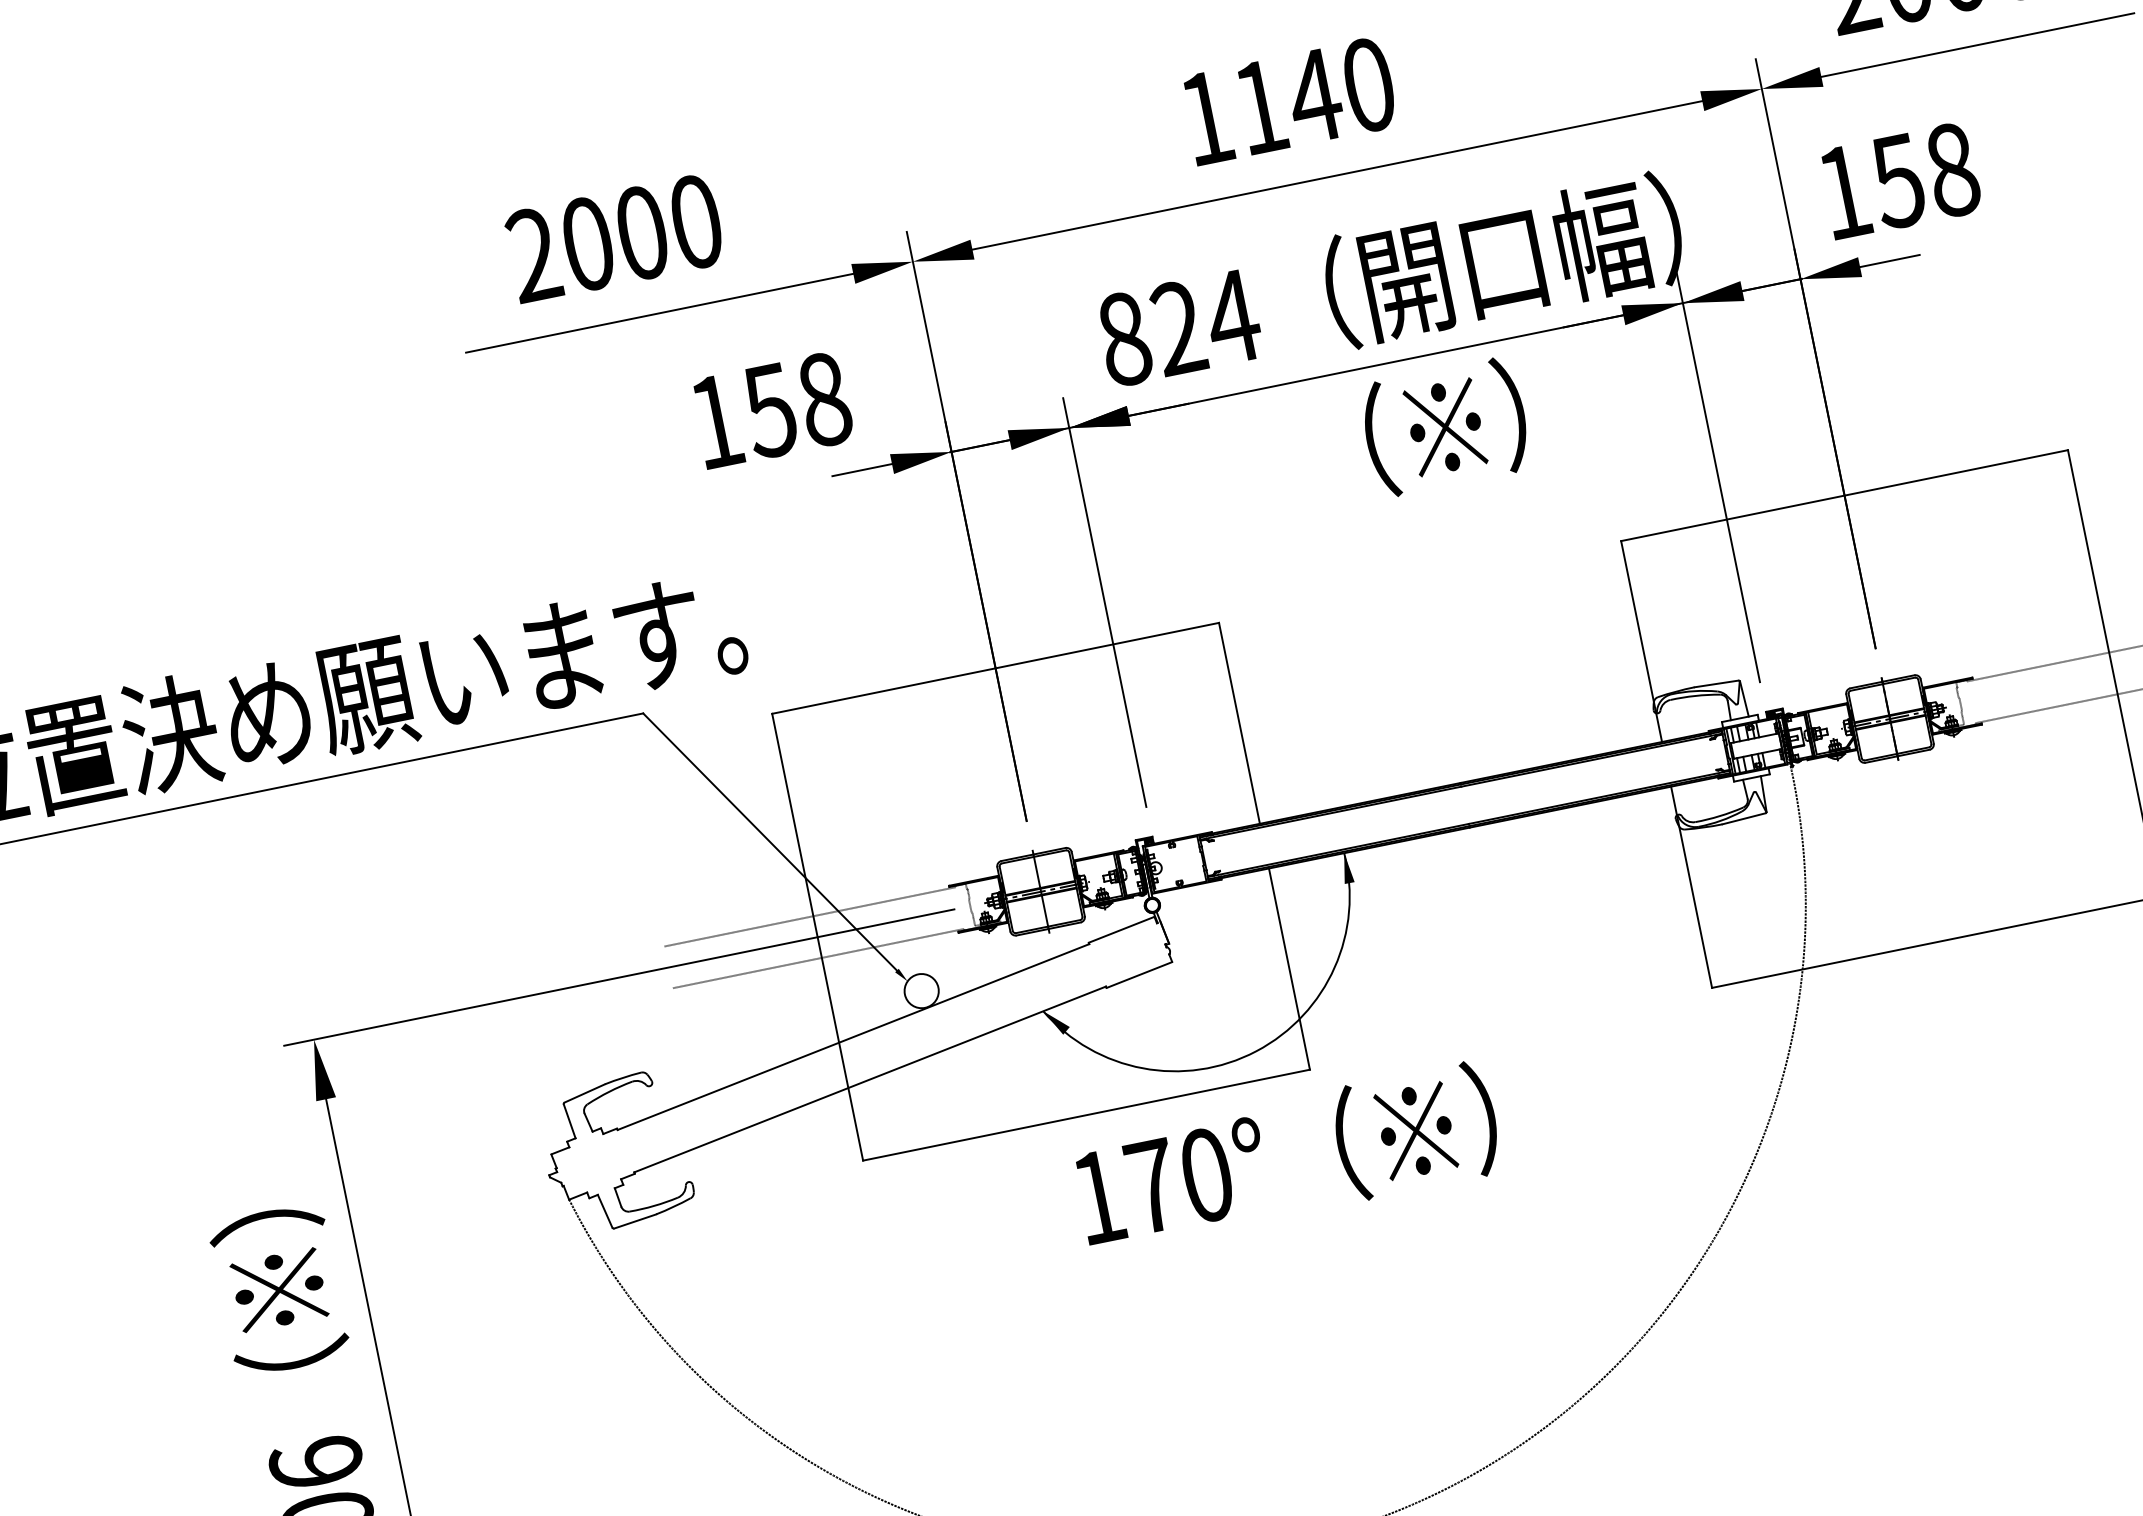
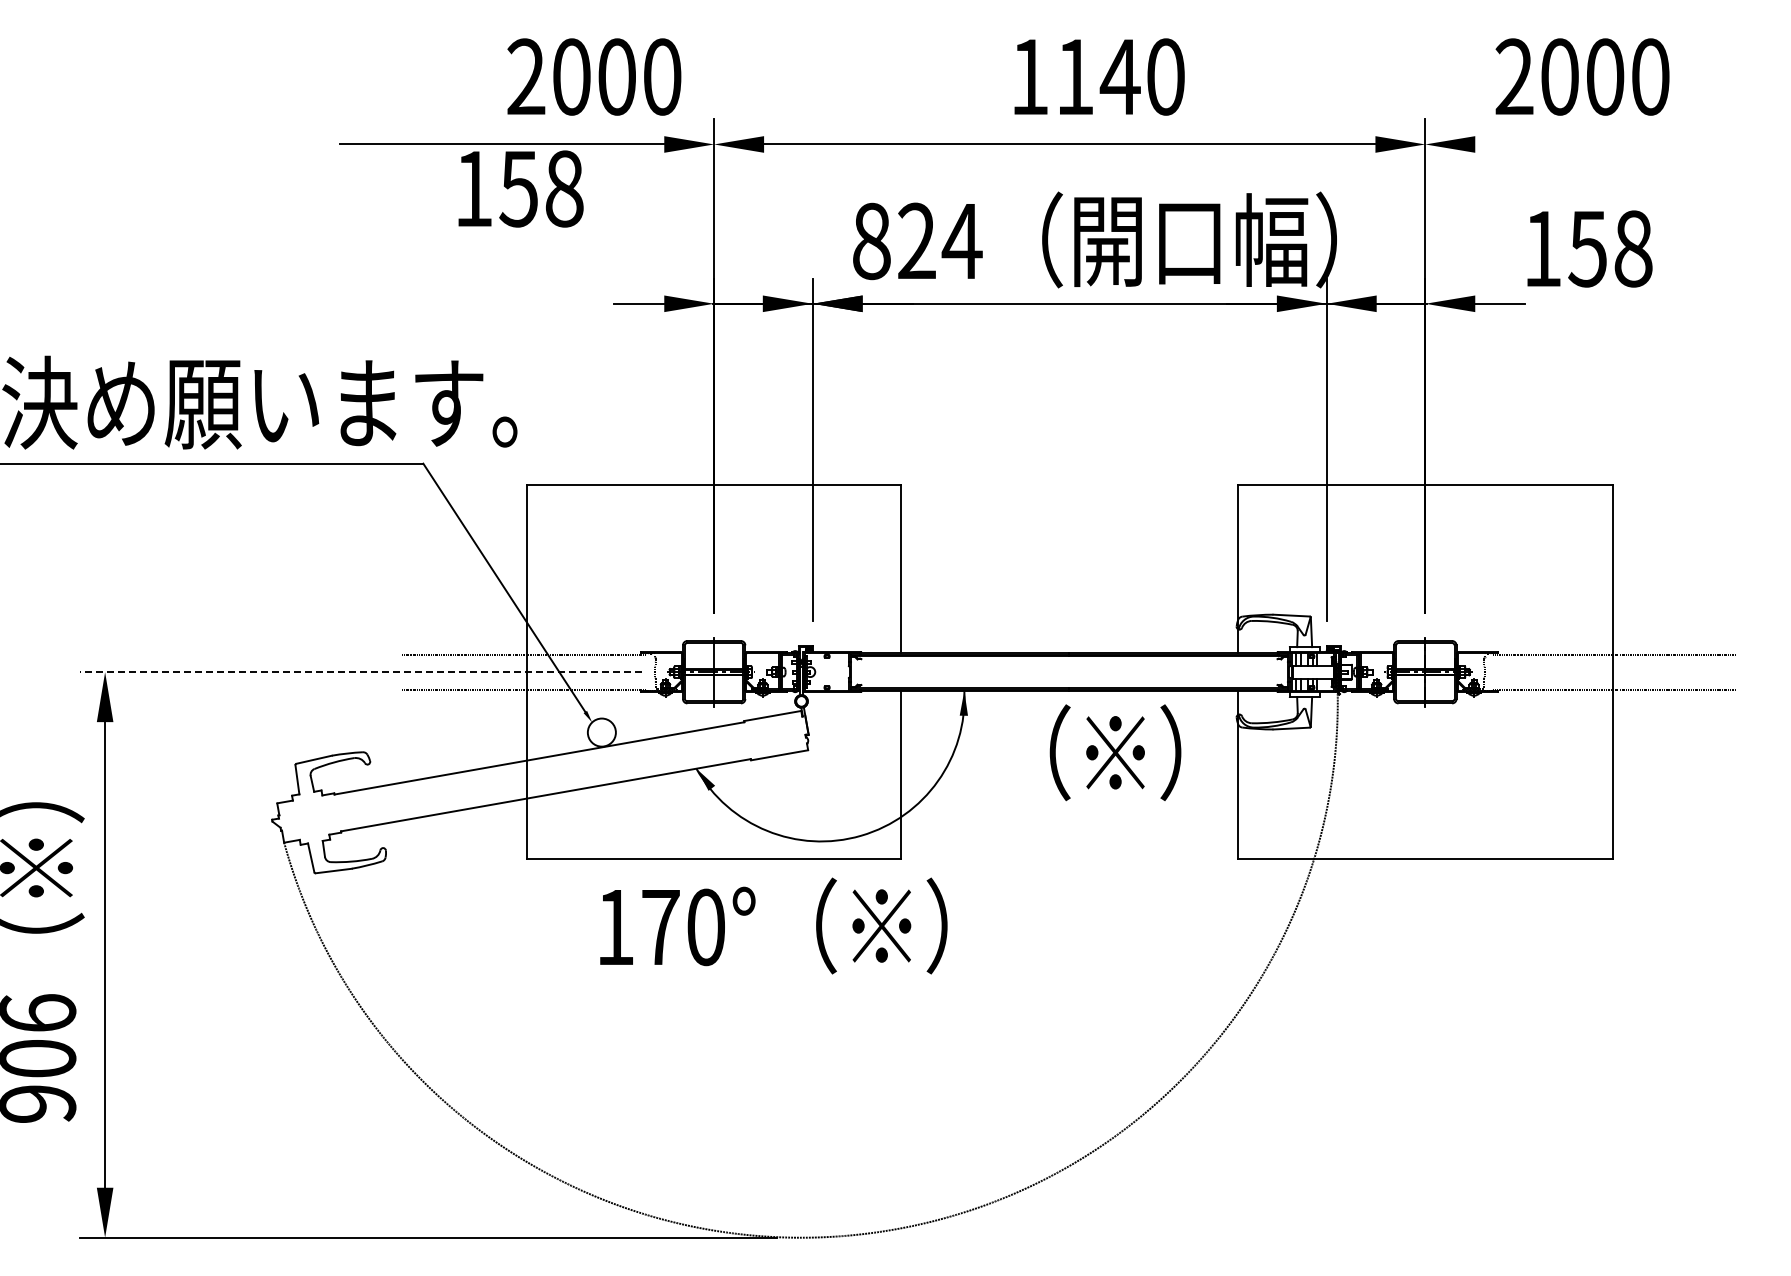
line: (1978, 45) -> (1606, 144), removed
text: (1289, 100) -> (1099, 76), moved
text: (1899, 180) -> (1589, 248), moved
text: (615, 237) -> (594, 76), moved
text: (771, 409) -> (520, 188), moved
text: (1445, 426) -> (1115, 752), moved
line: (618, 977) -> (360, 672), solid -> dashed
text: (1286, 1156) -> (773, 925), moved

